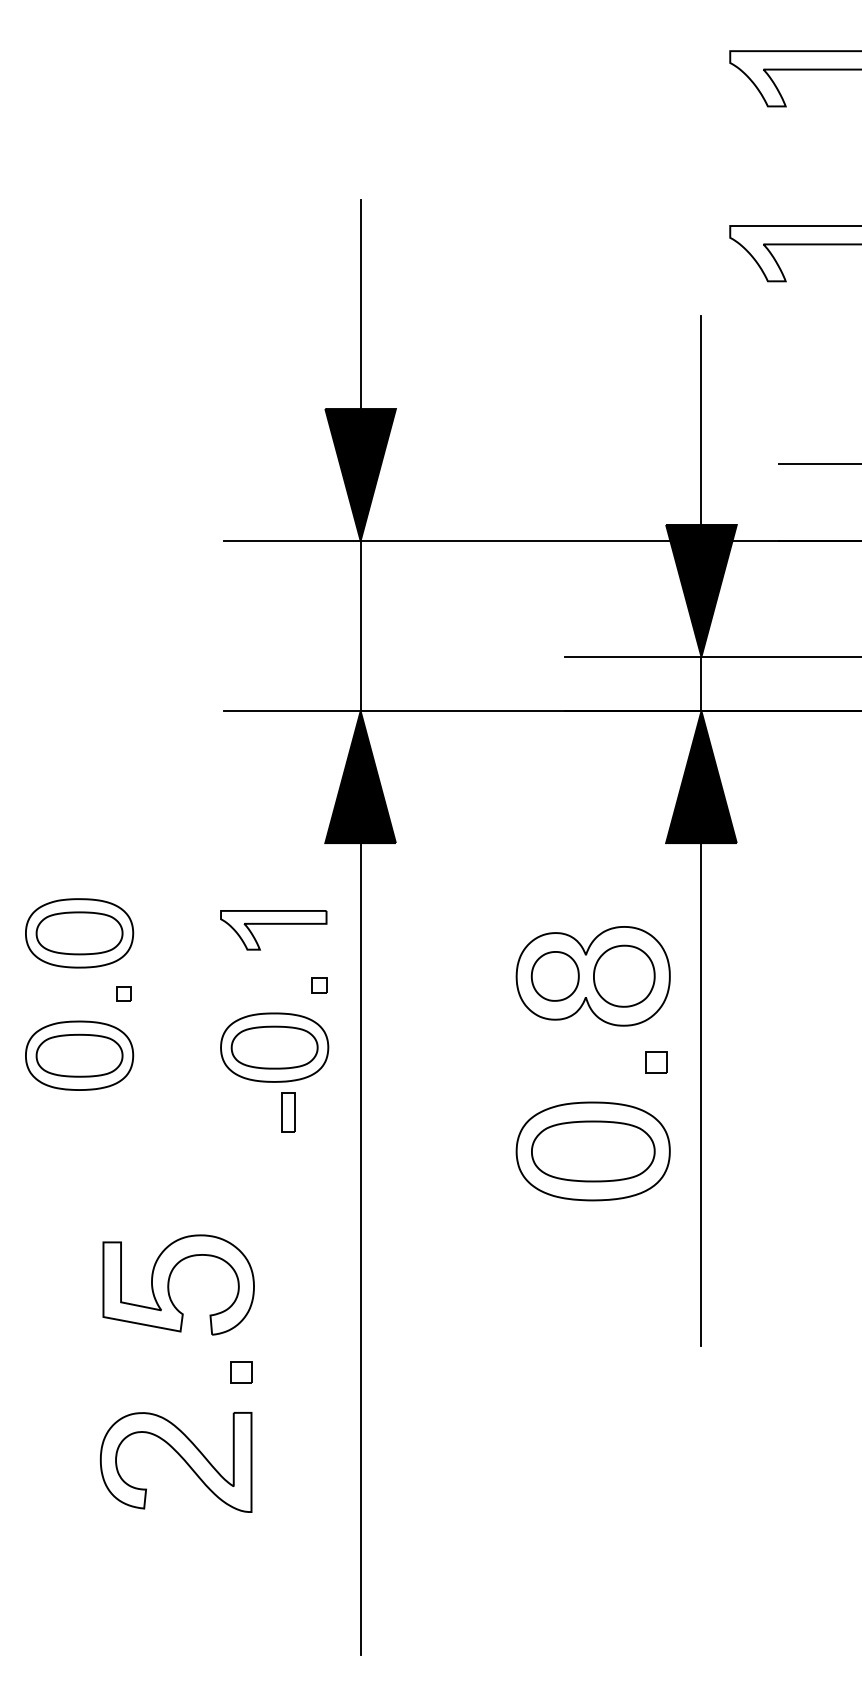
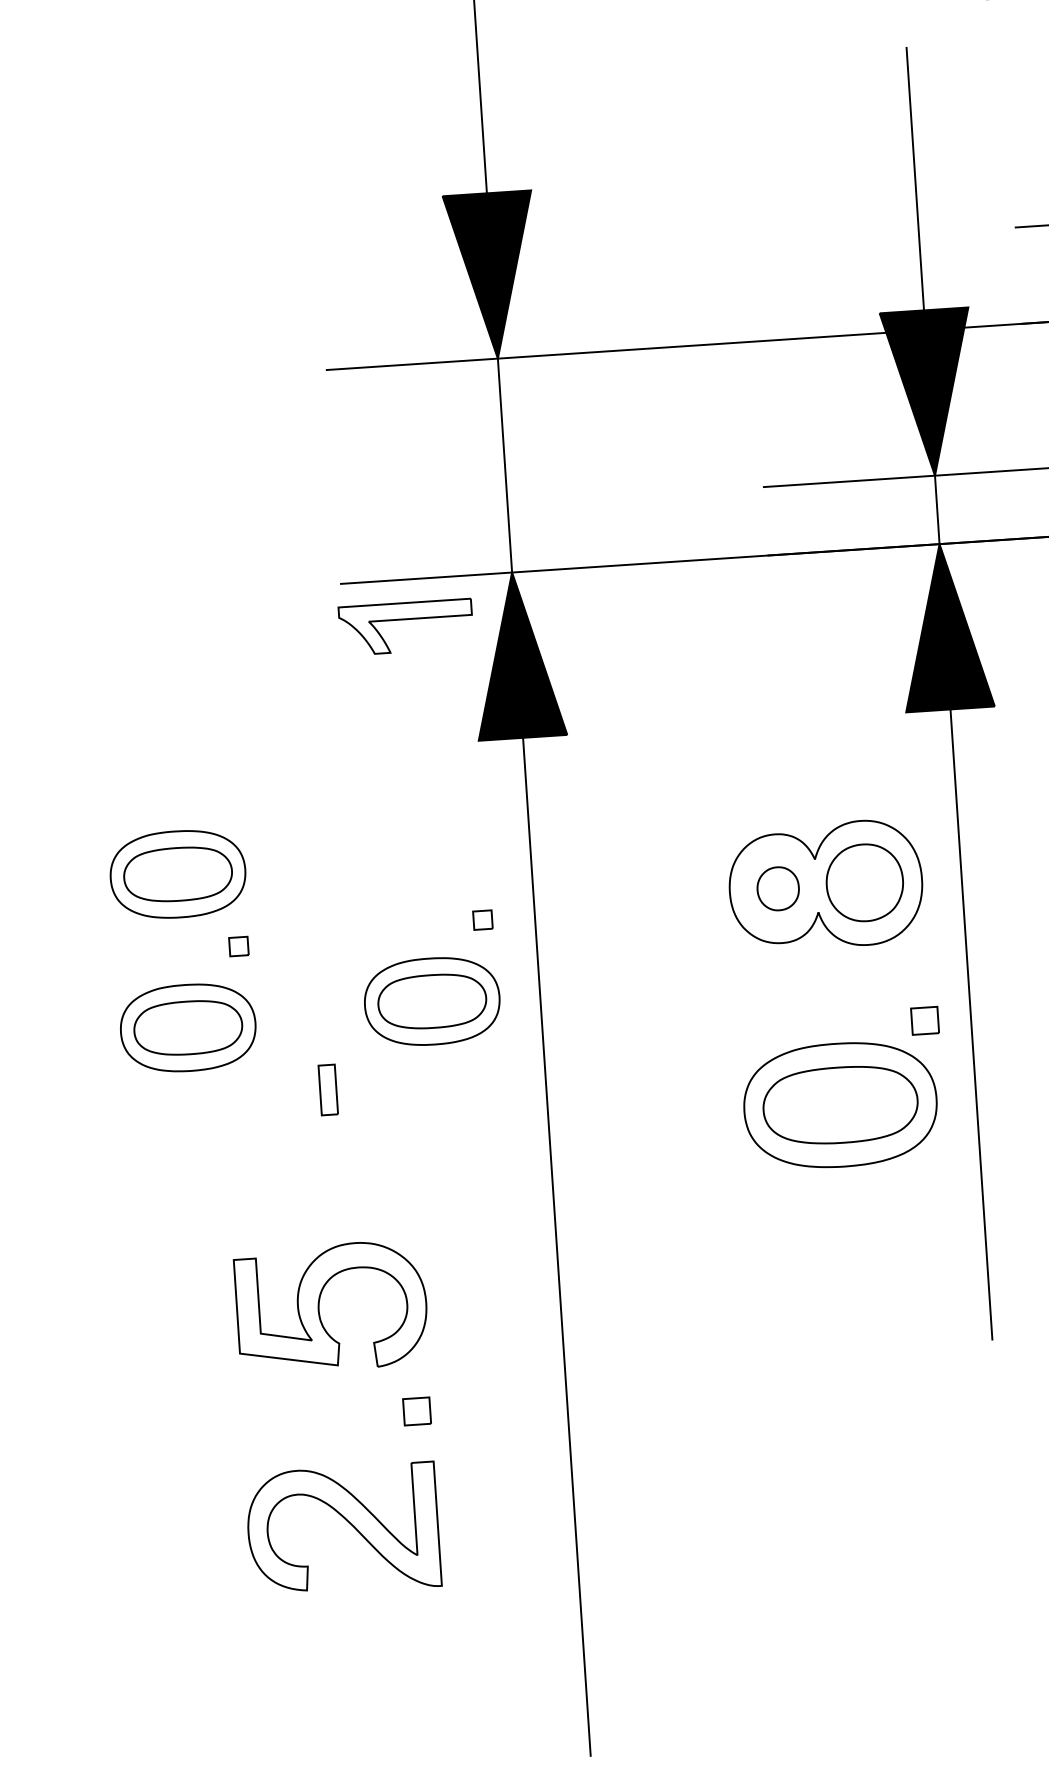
part: (273, 930) -> (405, 627), moved
part: (554, 976) -> (777, 888), size x0.7
part: (656, 1062) -> (924, 1020), moved
part: (288, 1112) -> (328, 1090), moved

